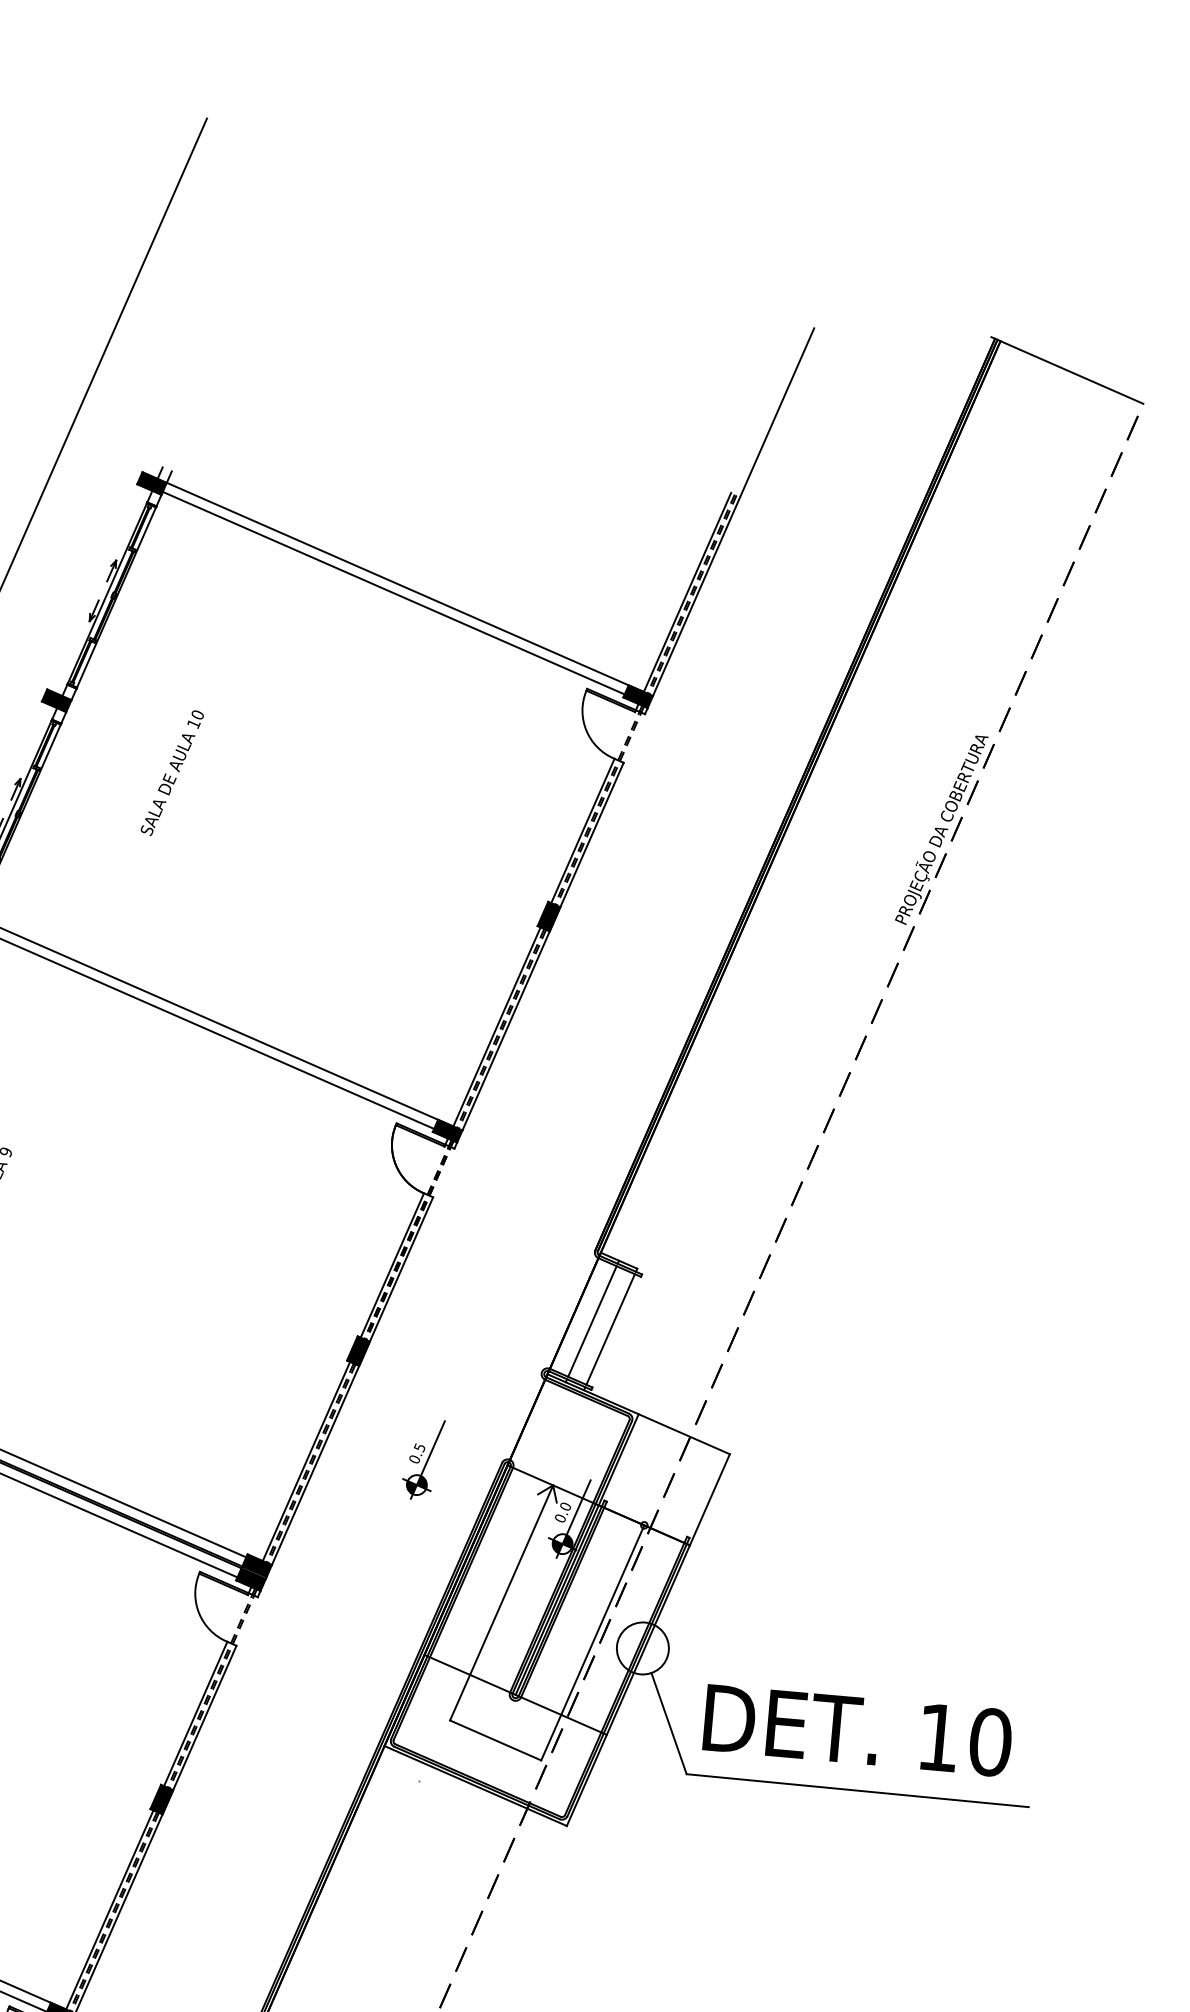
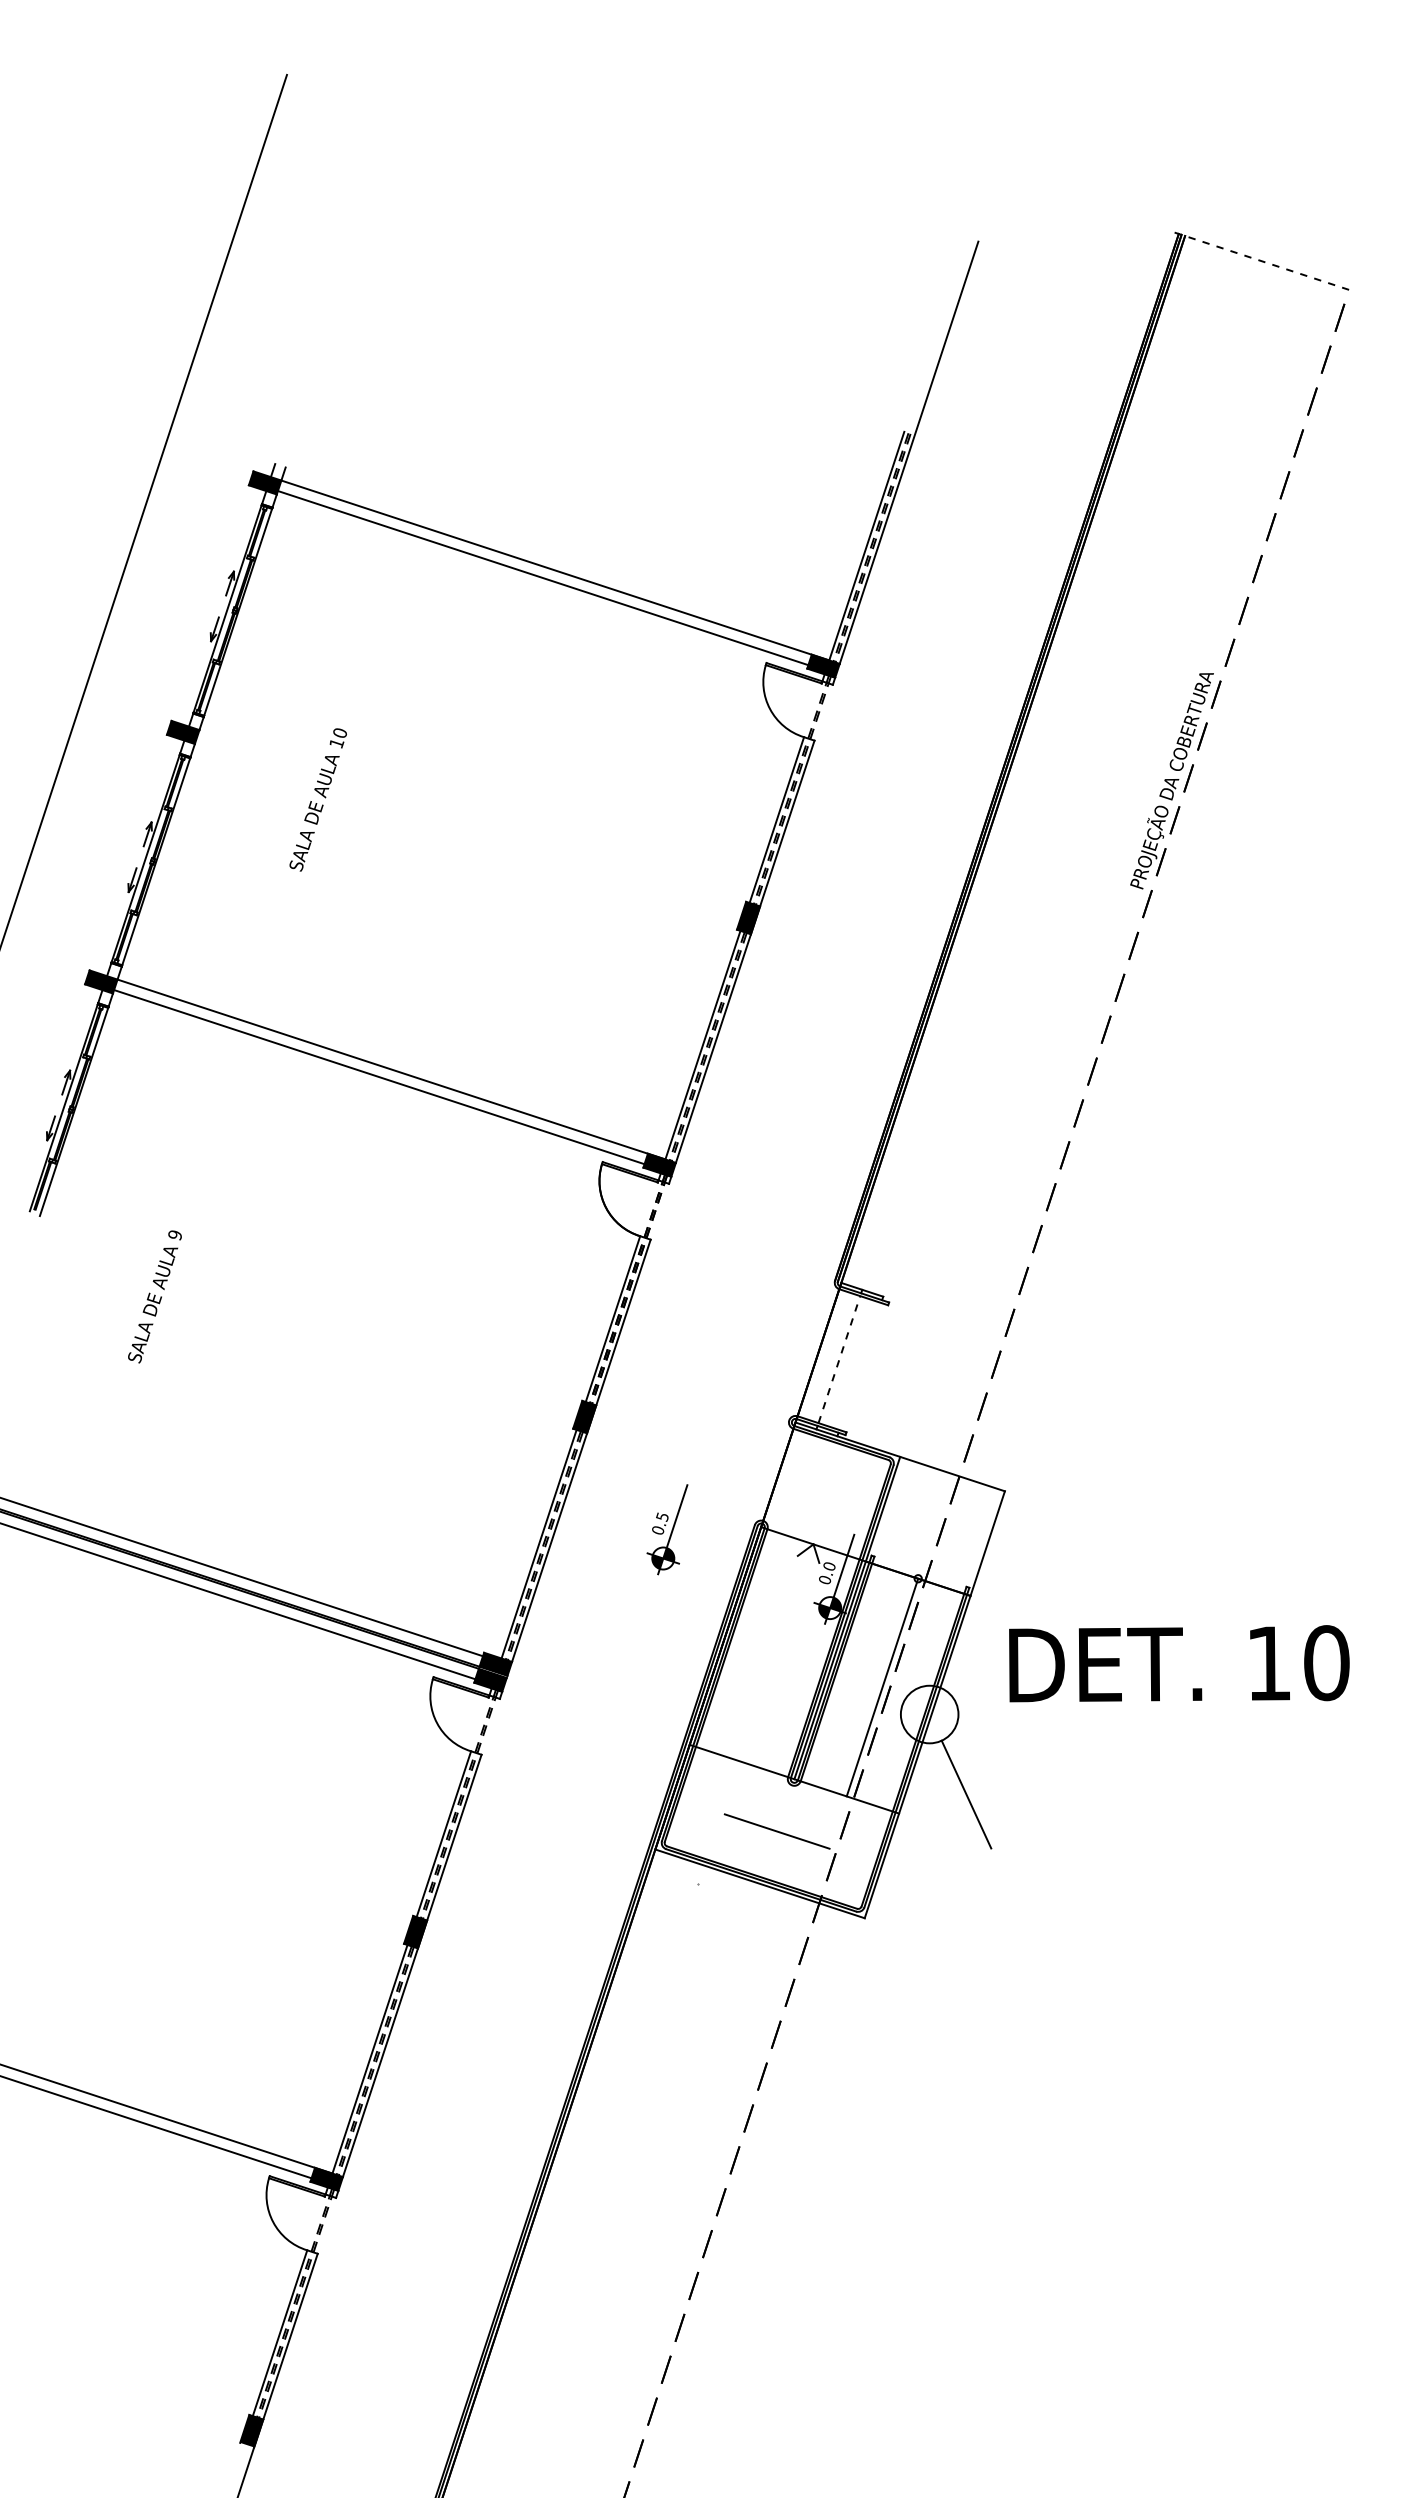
line: (1067, 370) -> (1261, 261), solid -> dashed
line: (592, 1321) -> (839, 1359), solid -> dashed
line: (610, 1329) -> (860, 1366), removed
line: (500, 1602) -> (768, 1679), removed
text: (858, 1729) -> (1179, 1663), moved
line: (550, 1737) -> (837, 1822), removed
line: (857, 1790) -> (1181, 1848), removed

